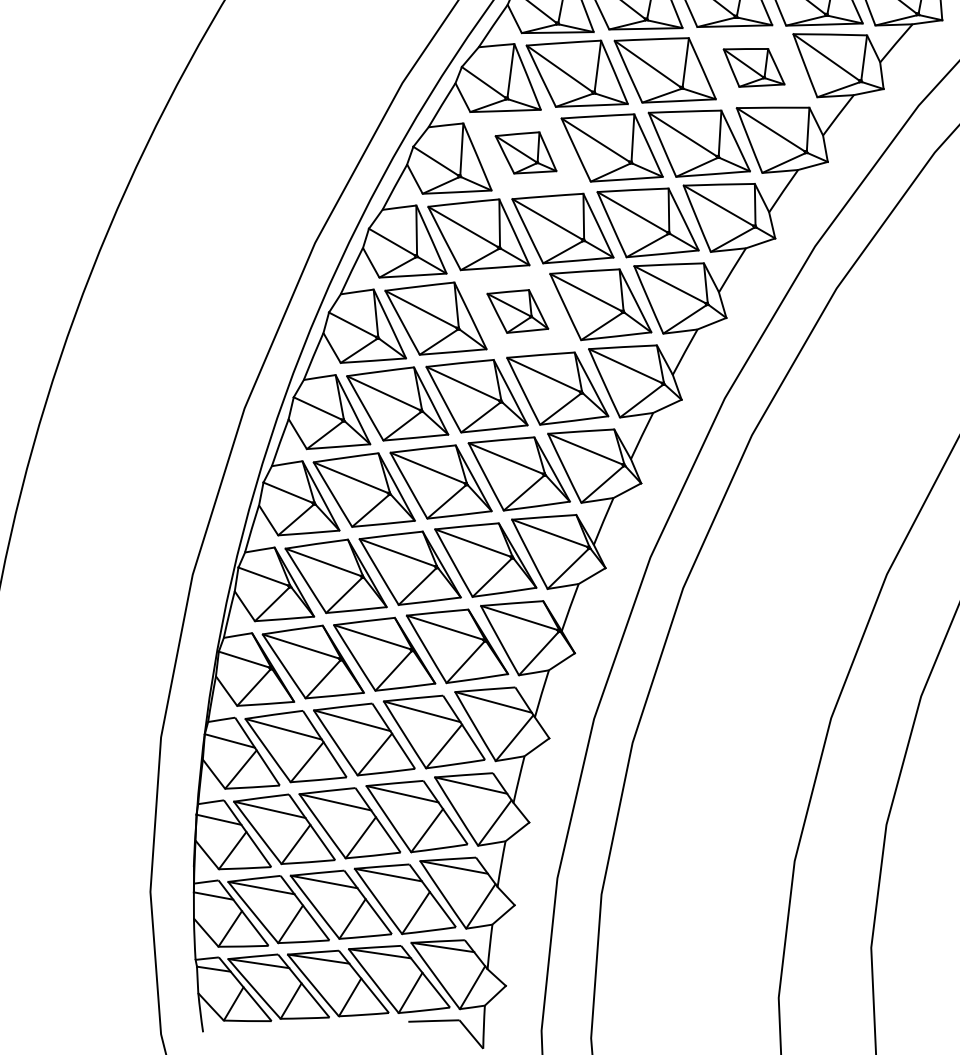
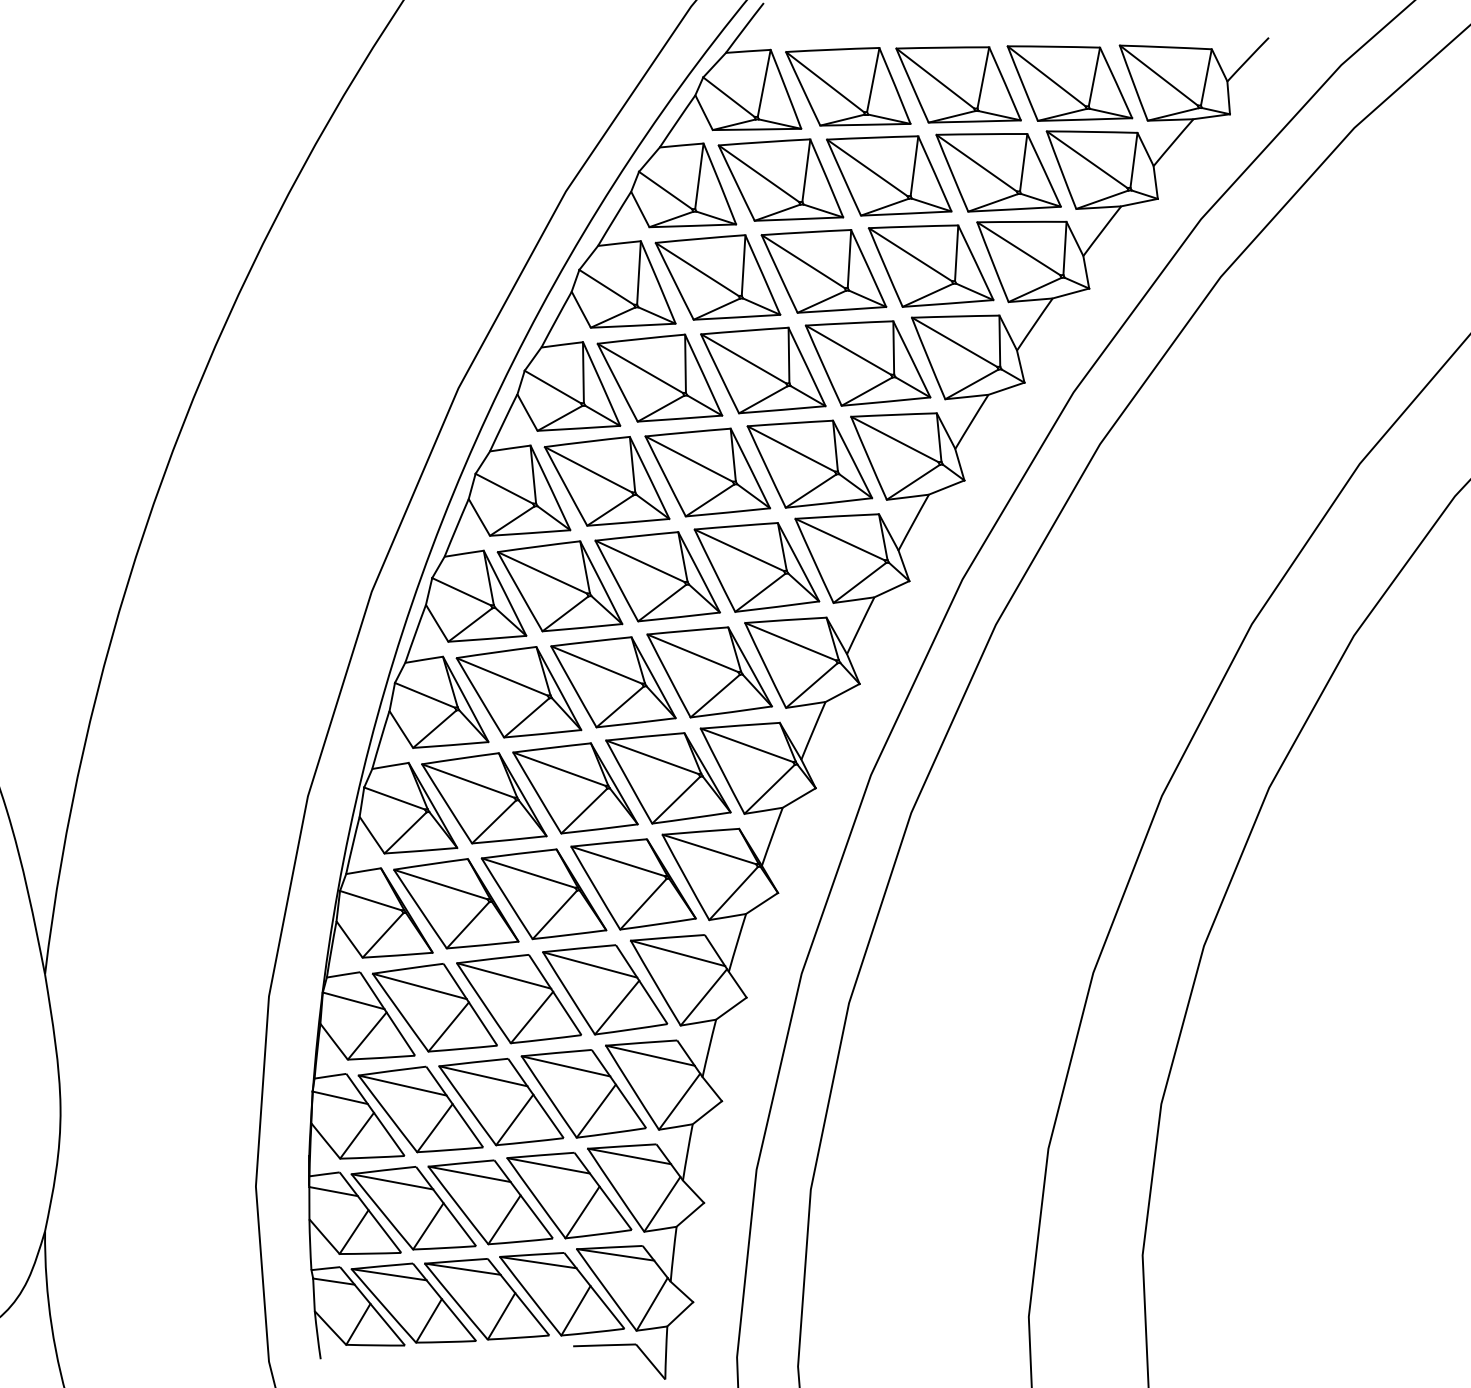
part: (754, 67) -> (998, 172), size x1.67
part: (525, 152) -> (717, 277), size x1.67
part: (517, 311) -> (707, 472), size x1.67

